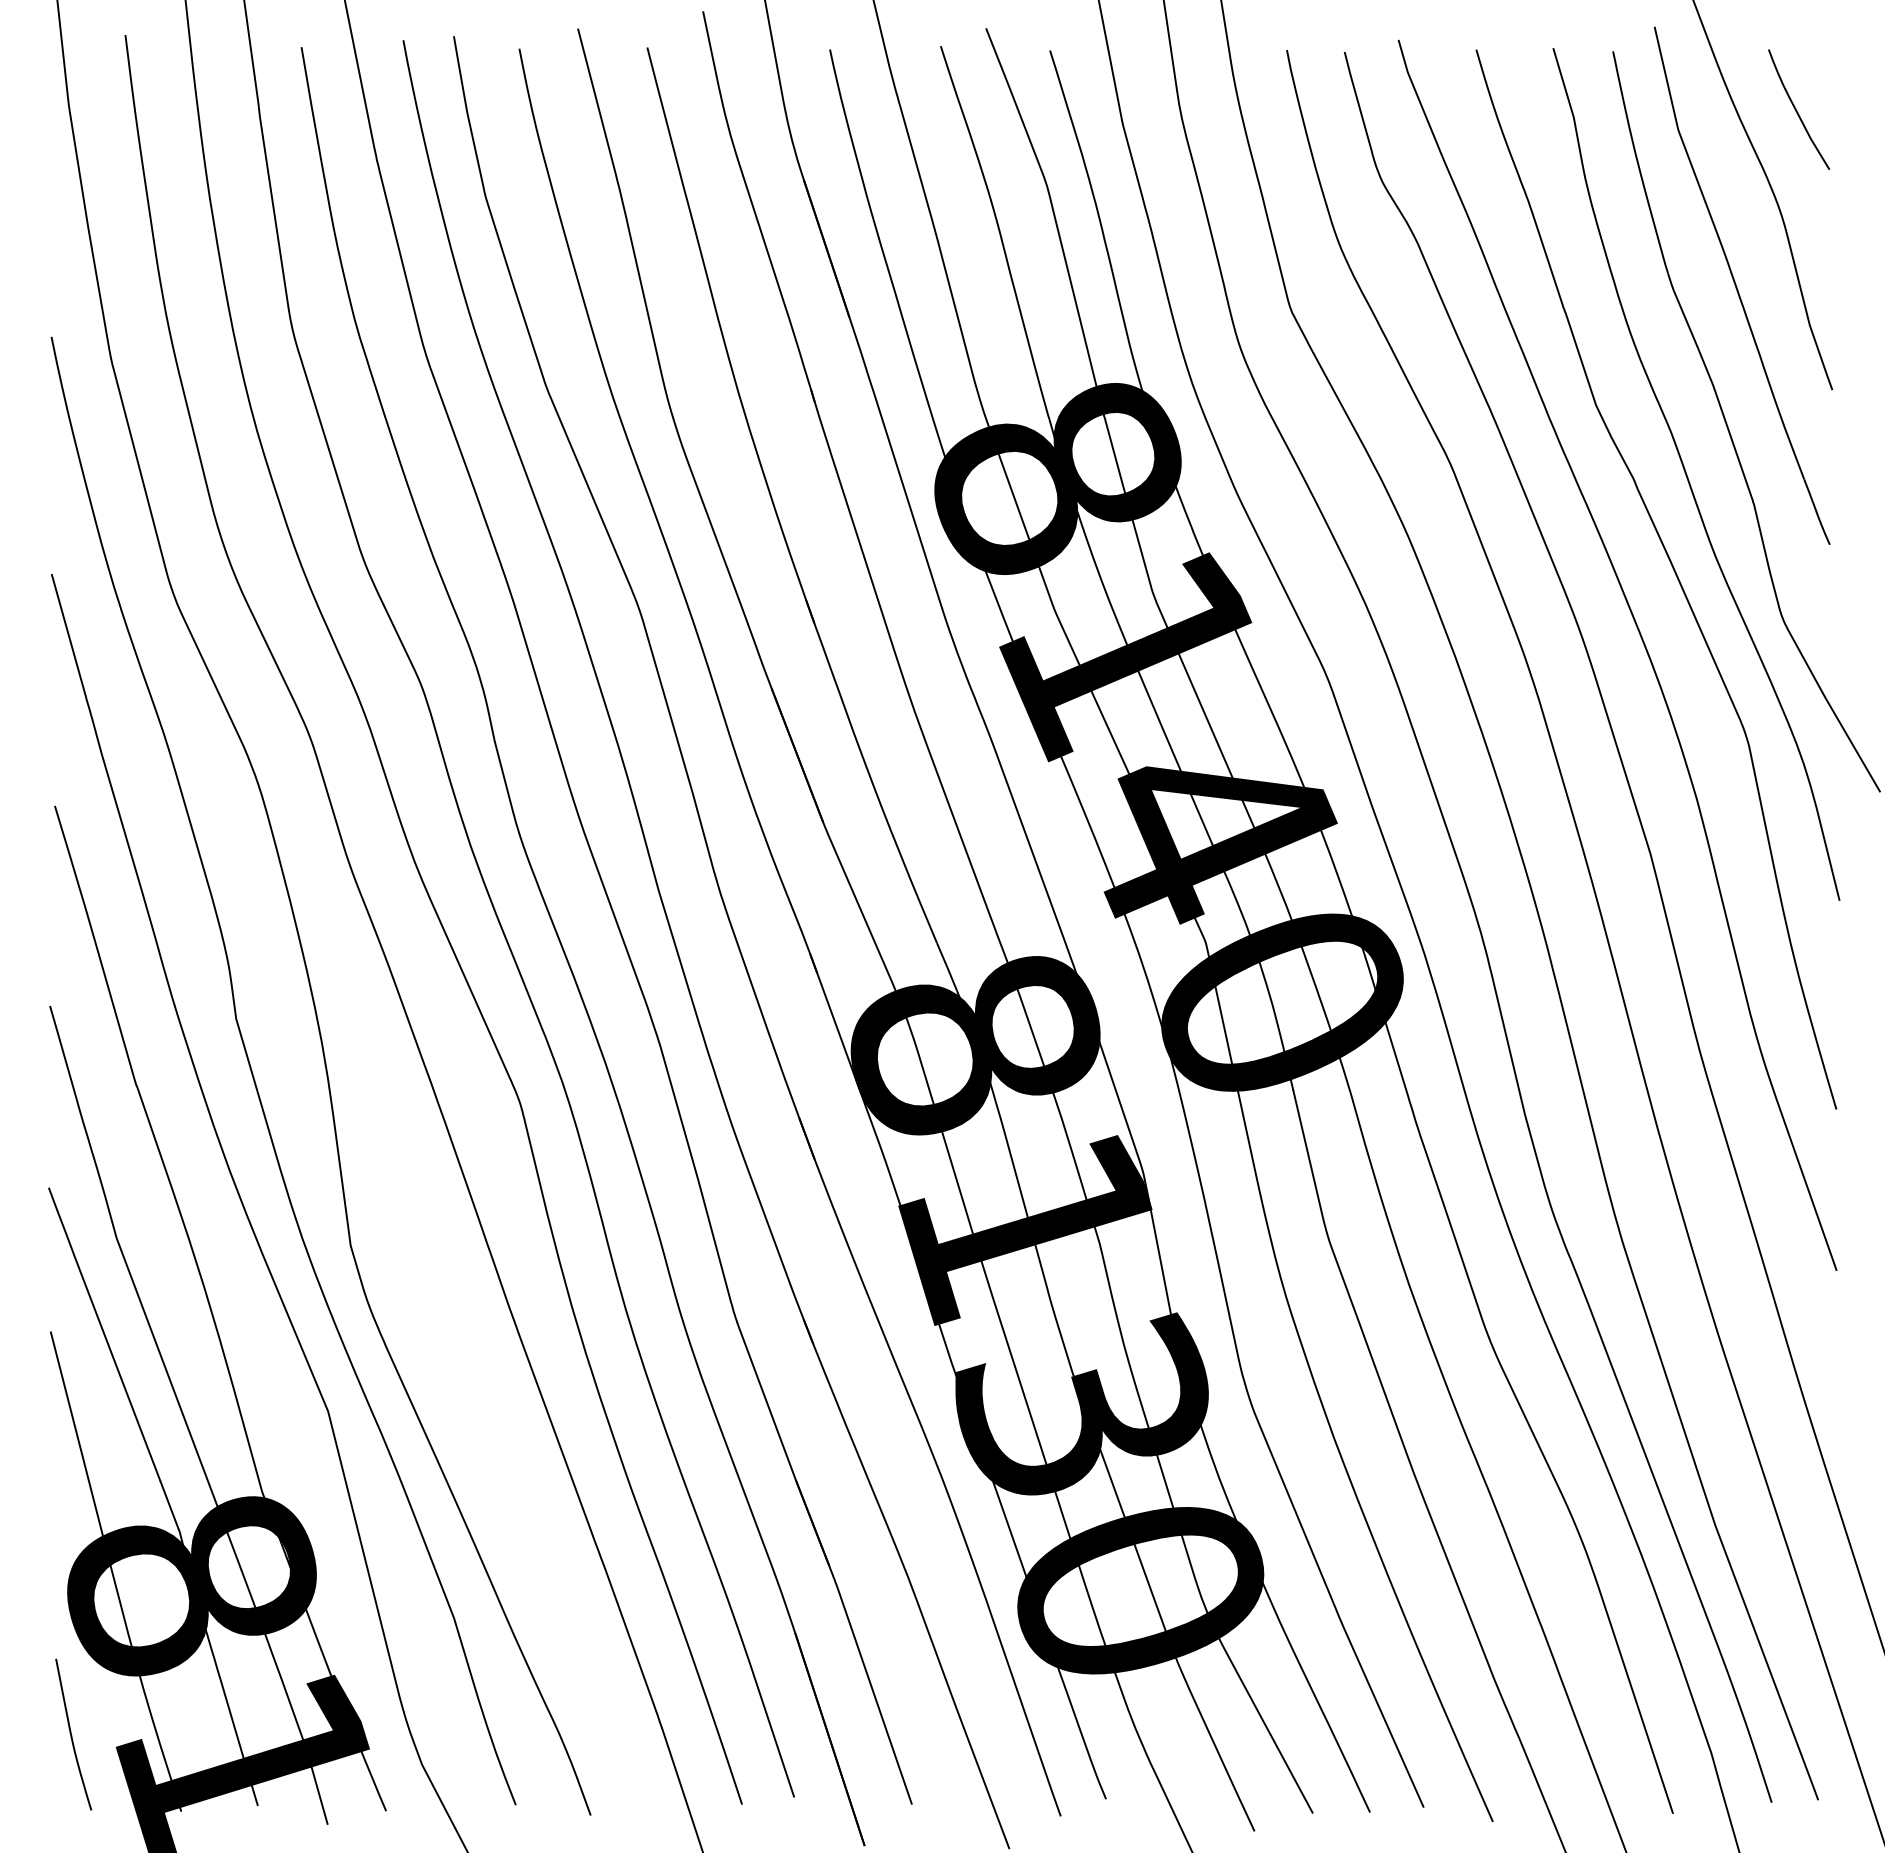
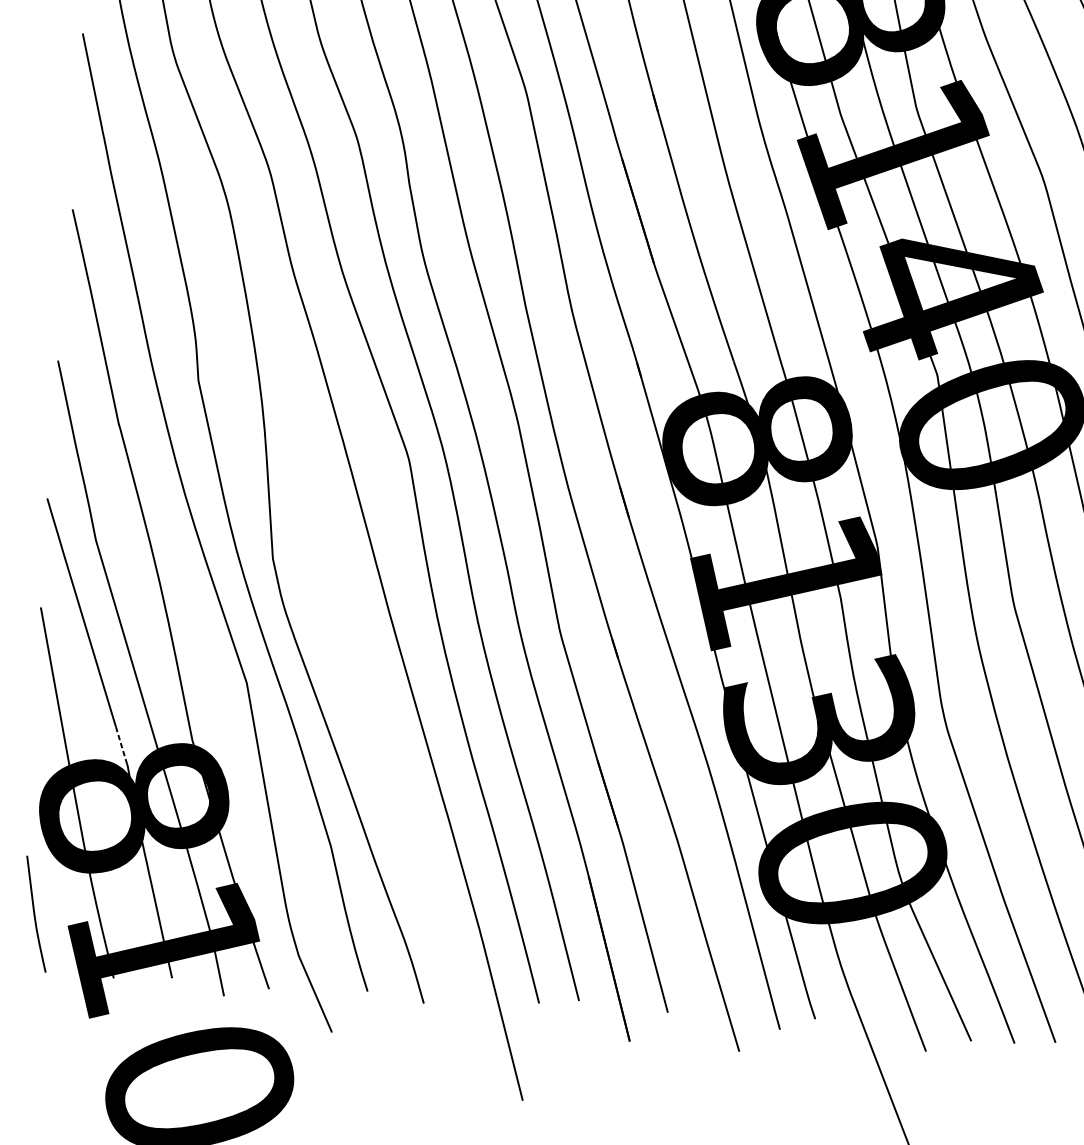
line: (169, 1504) -> (121, 744), solid -> dashed

